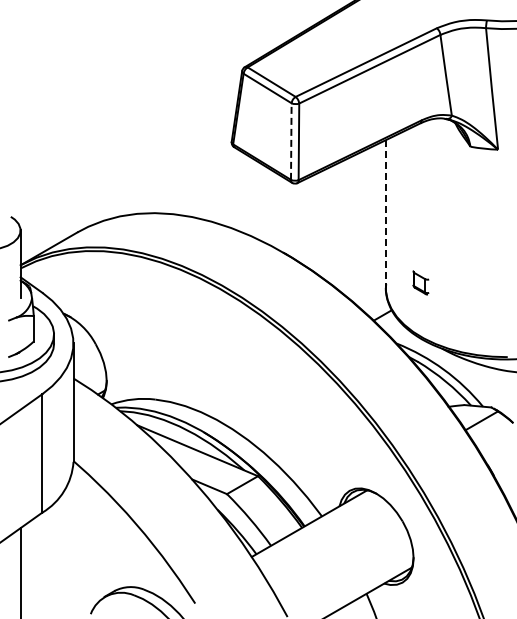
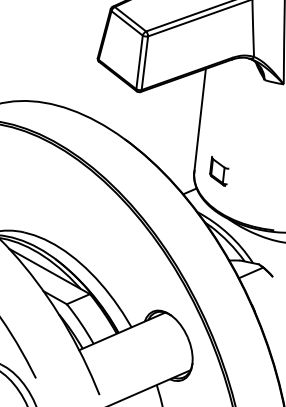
line: (291, 141) -> (139, 62), dashed -> solid
line: (385, 214) -> (199, 120), dashed -> solid
part: (420, 282) -> (218, 171), size x1.67

